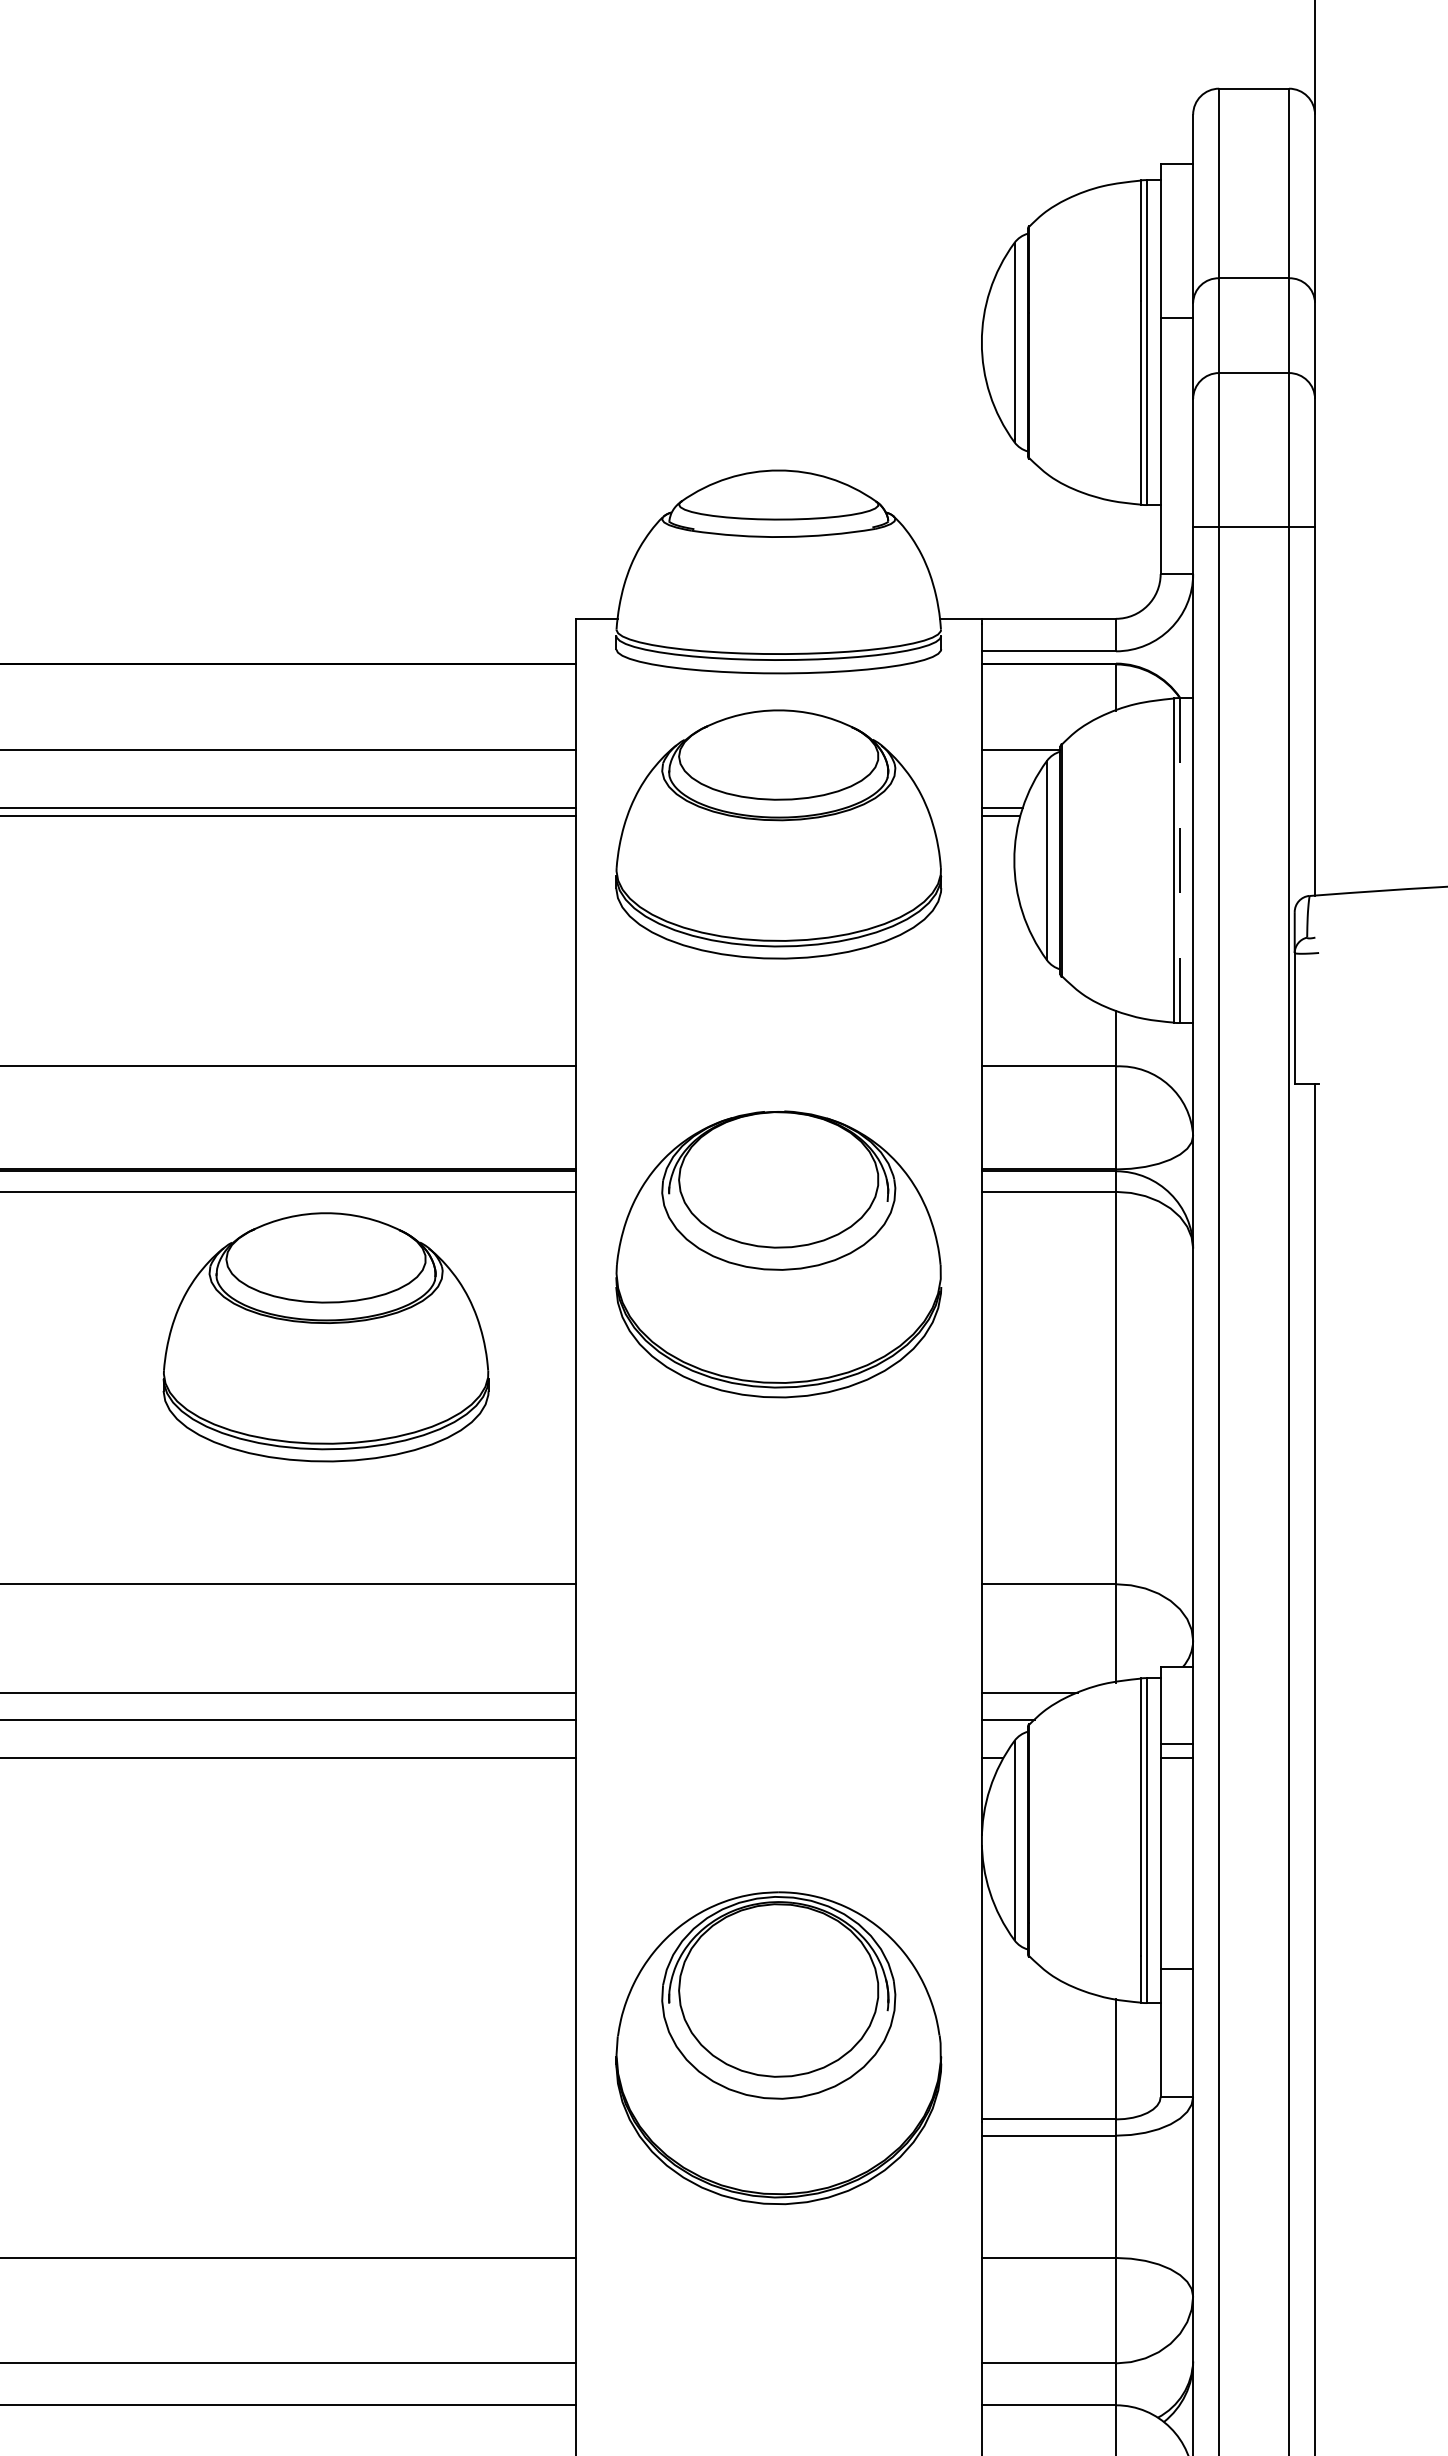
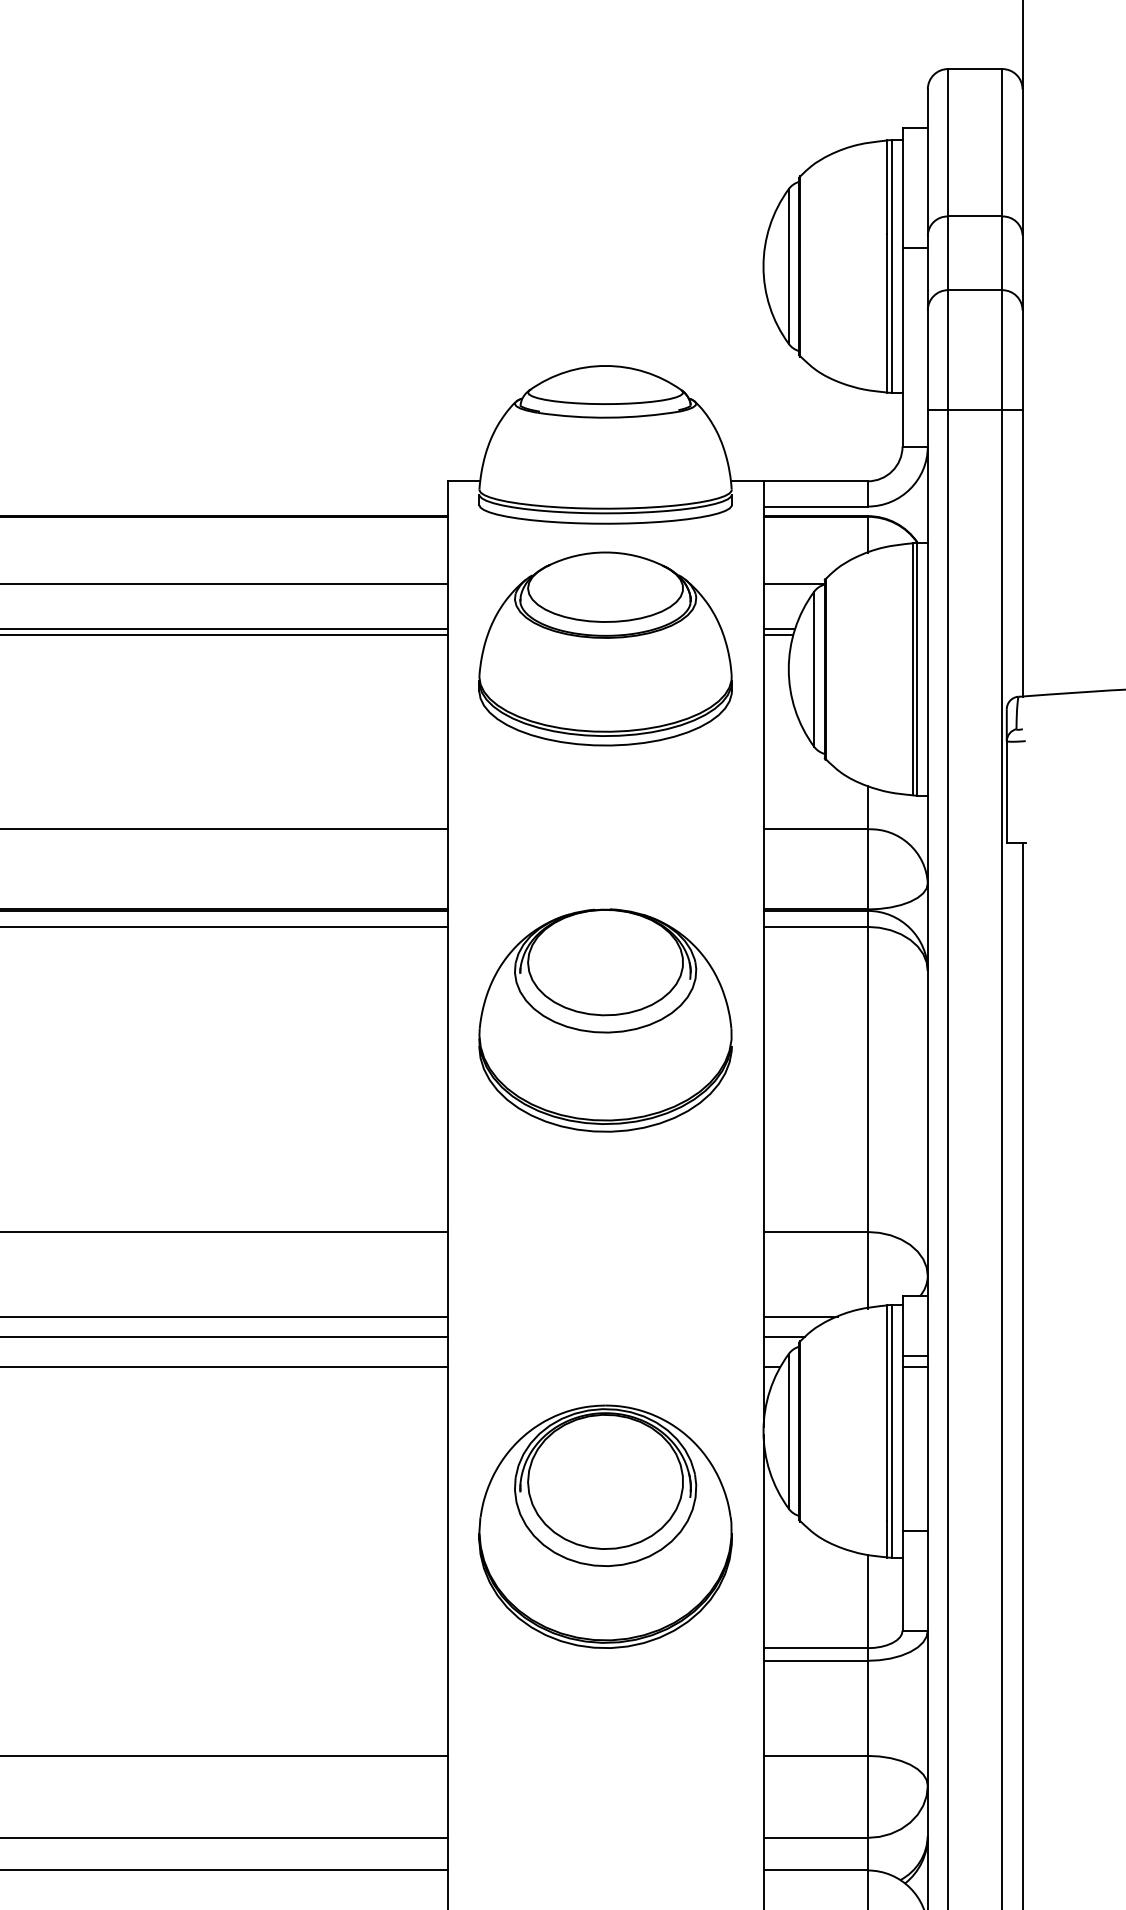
line: (1179, 860) -> (917, 669), dashed -> solid
part: (778, 1254) -> (605, 1020), moved
part: (325, 1336) -> (253, 1039), removed
part: (778, 2047) -> (605, 1526), moved

